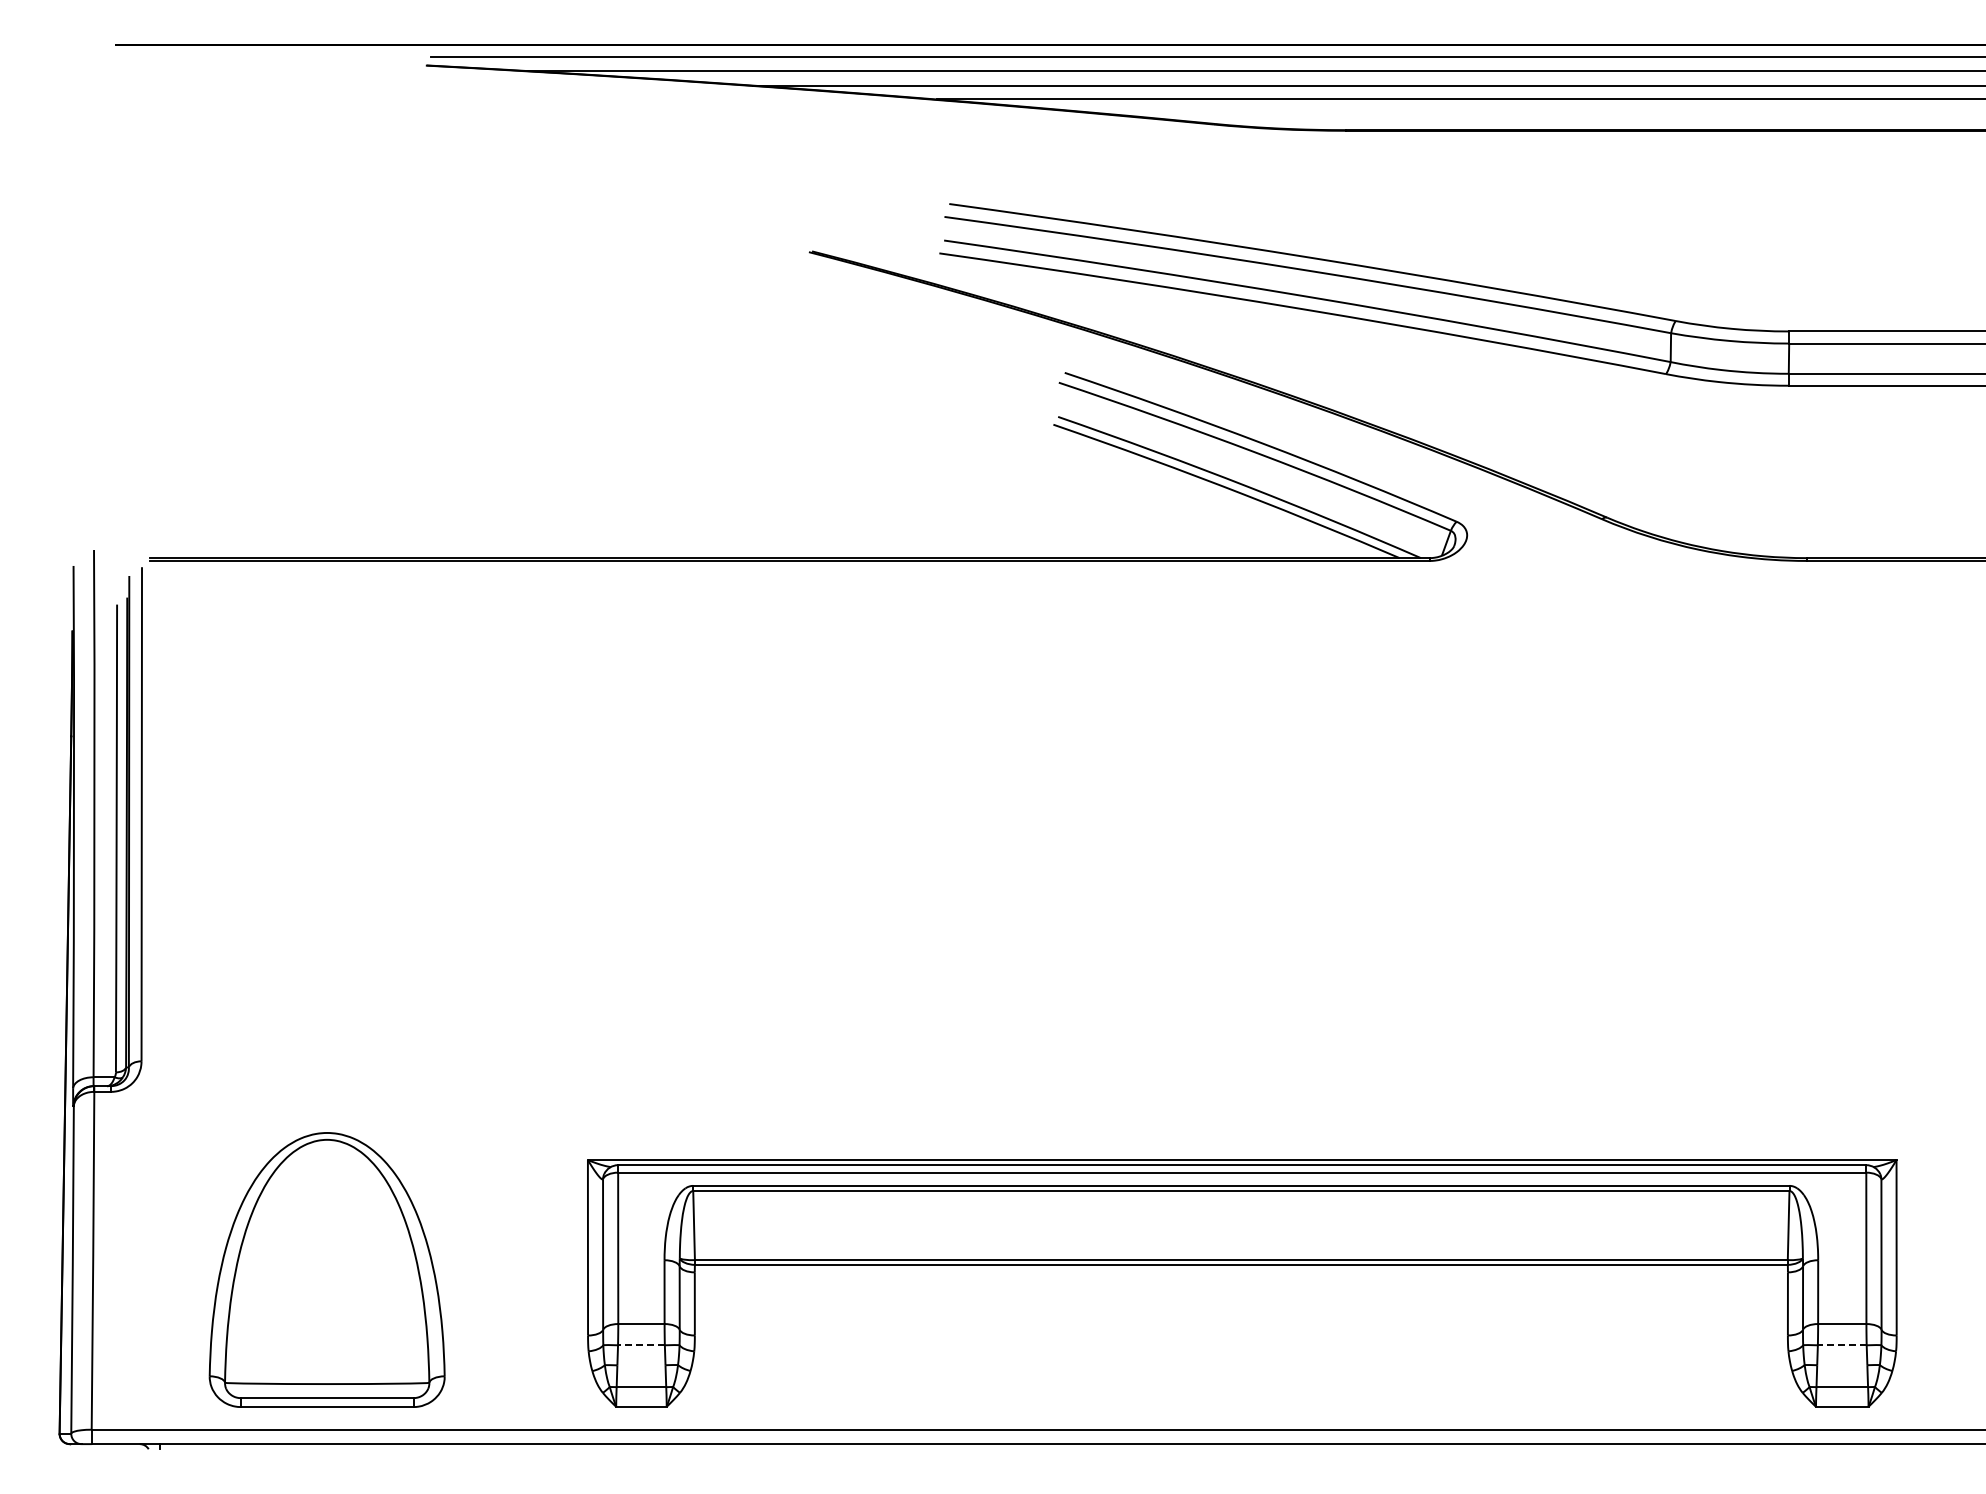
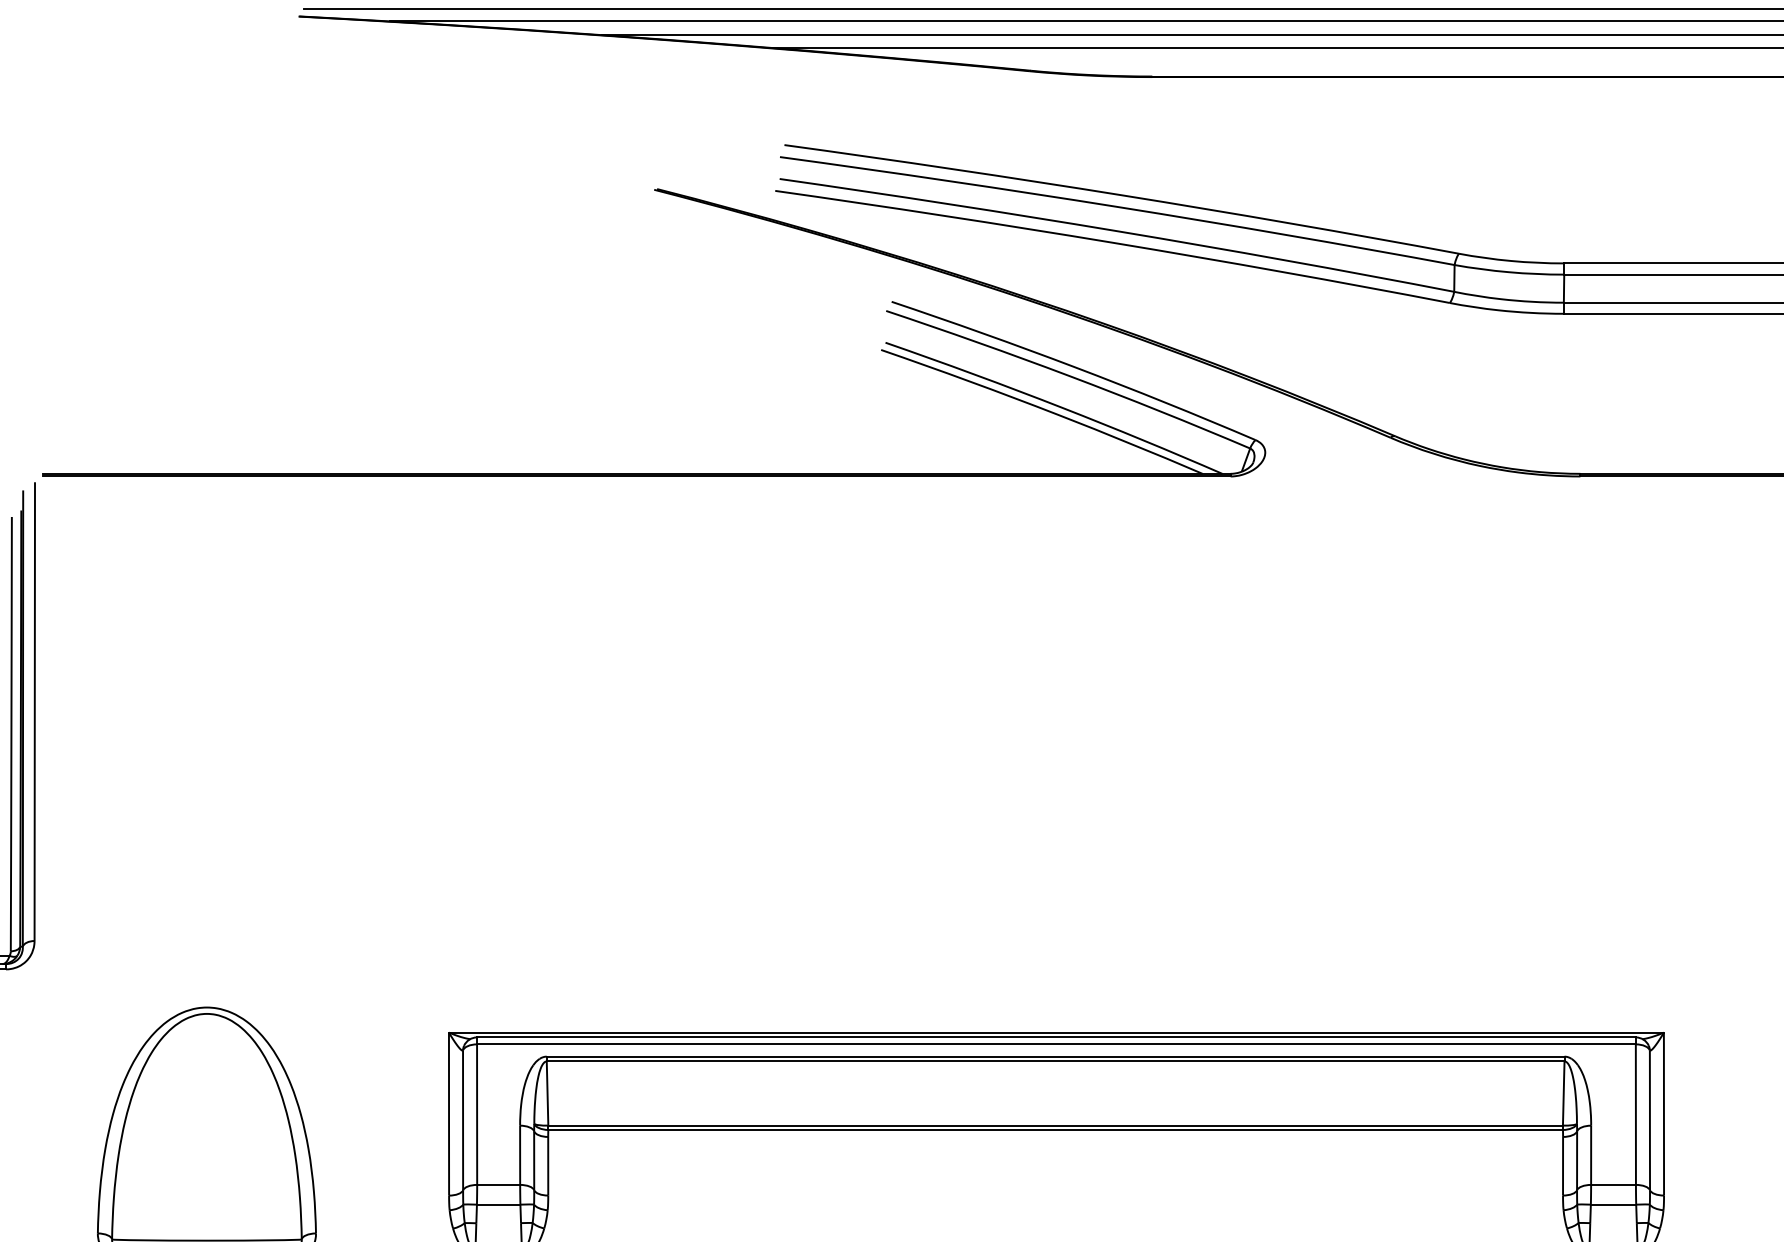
line: (640, 1345) -> (497, 1204), dashed -> solid
line: (1841, 1345) -> (1612, 1204), dashed -> solid

